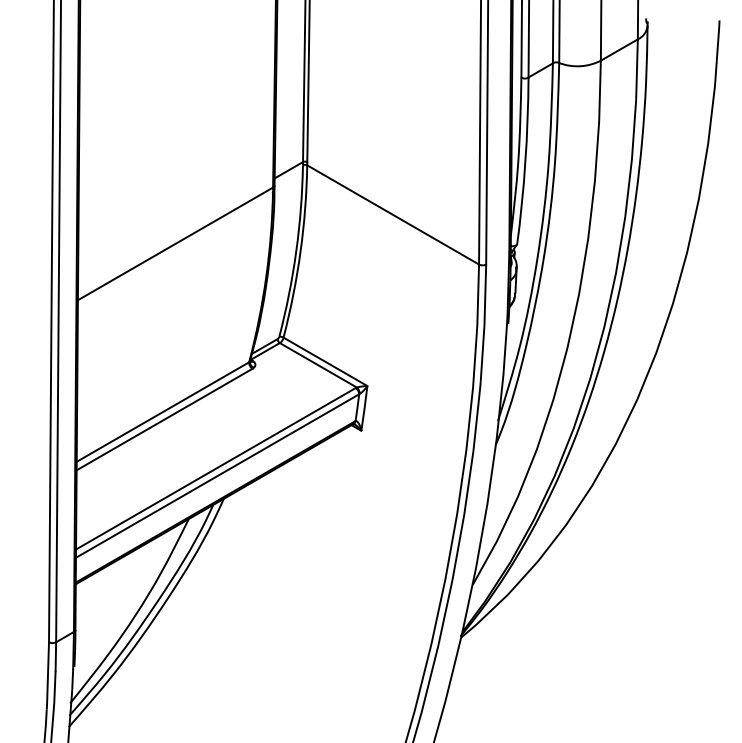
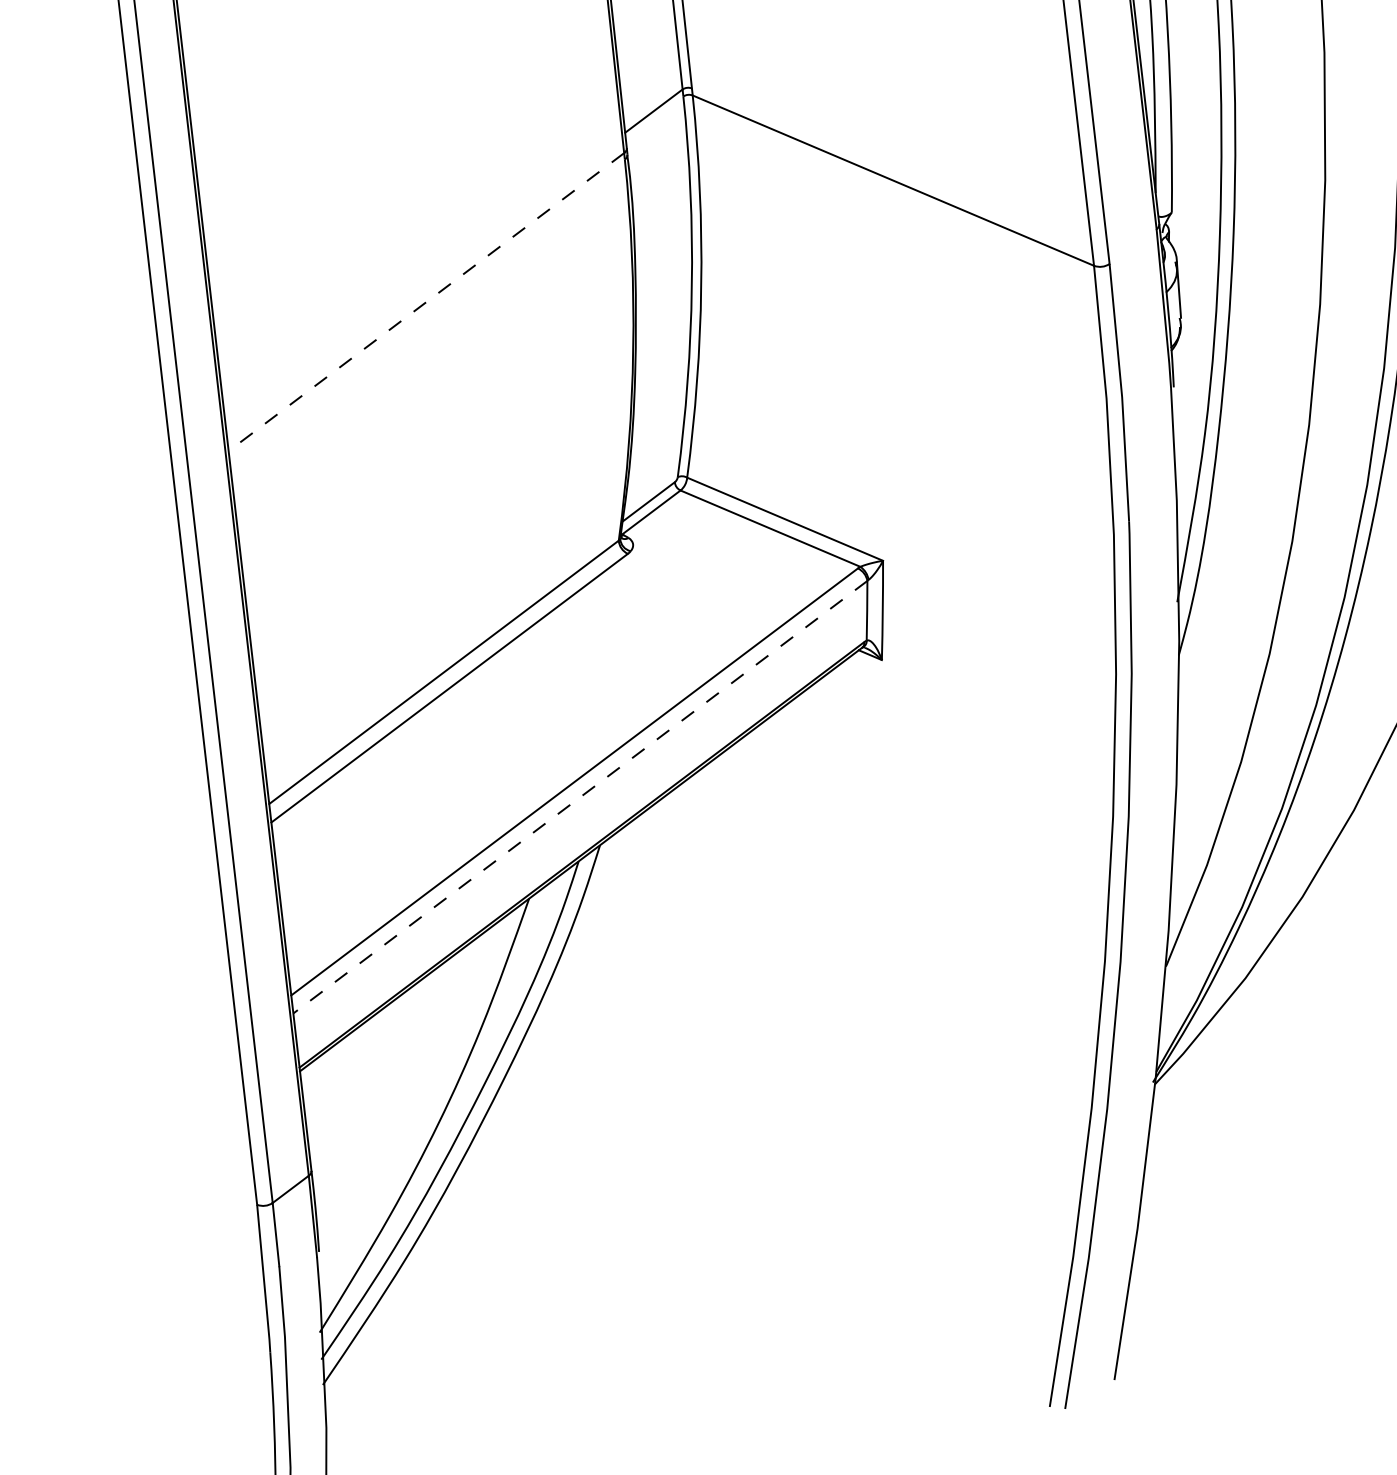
line: (175, 243) -> (426, 301), solid -> dashed
line: (217, 476) -> (580, 798), solid -> dashed

